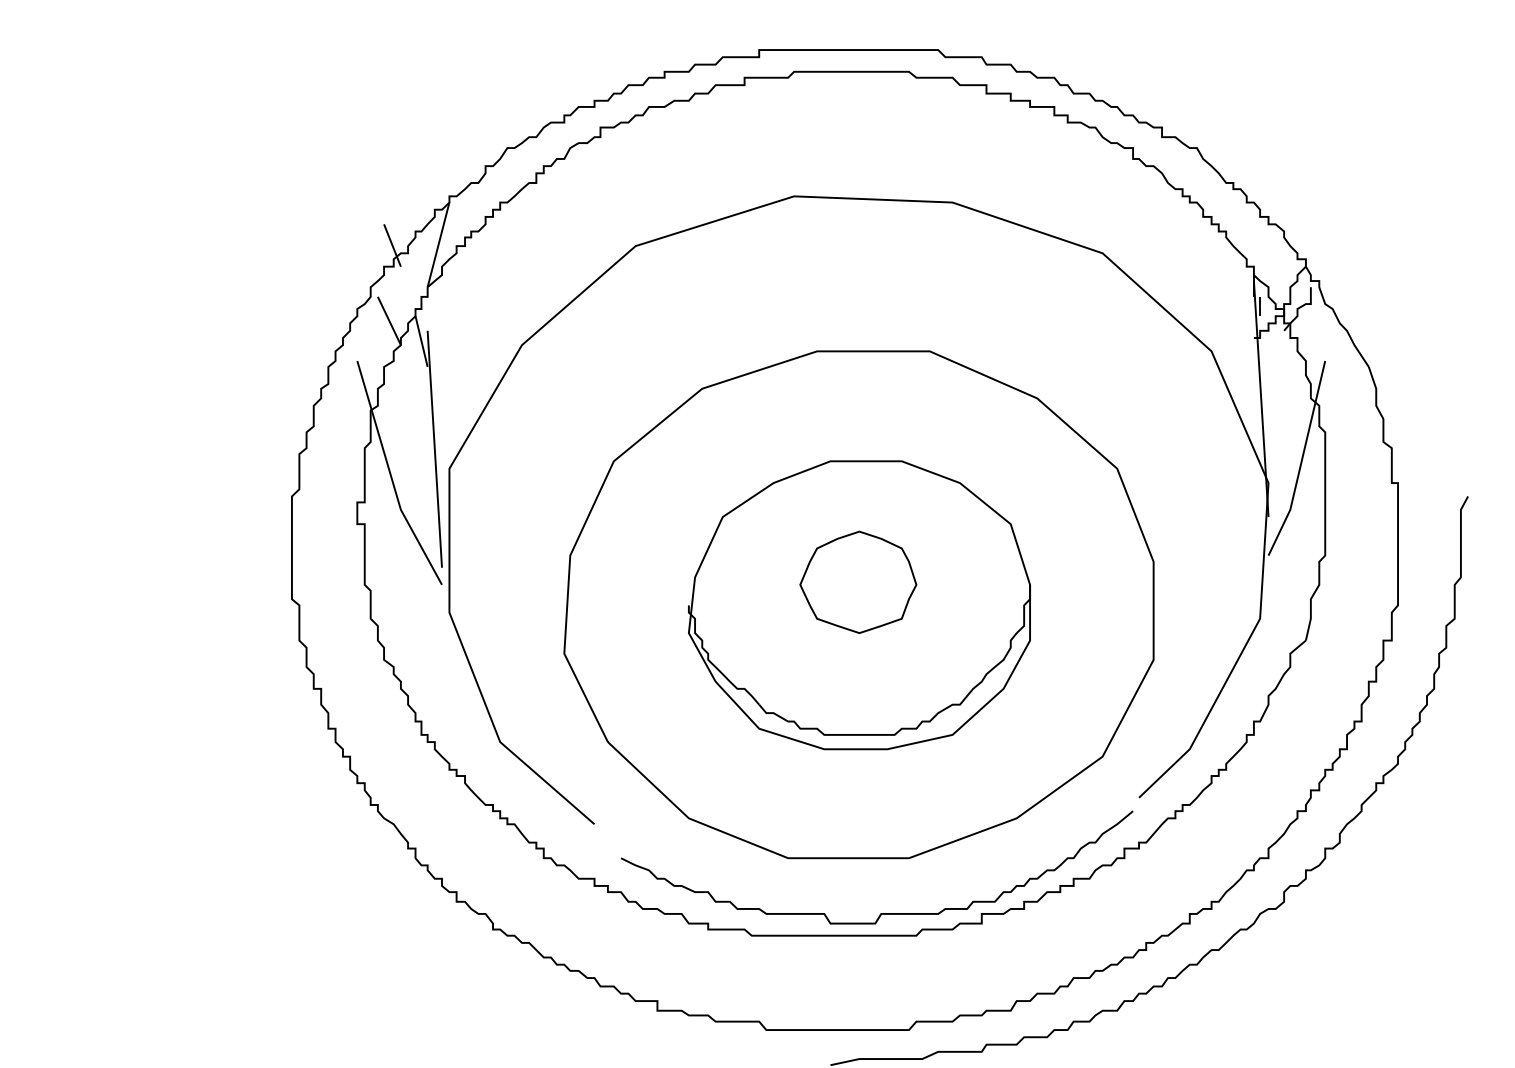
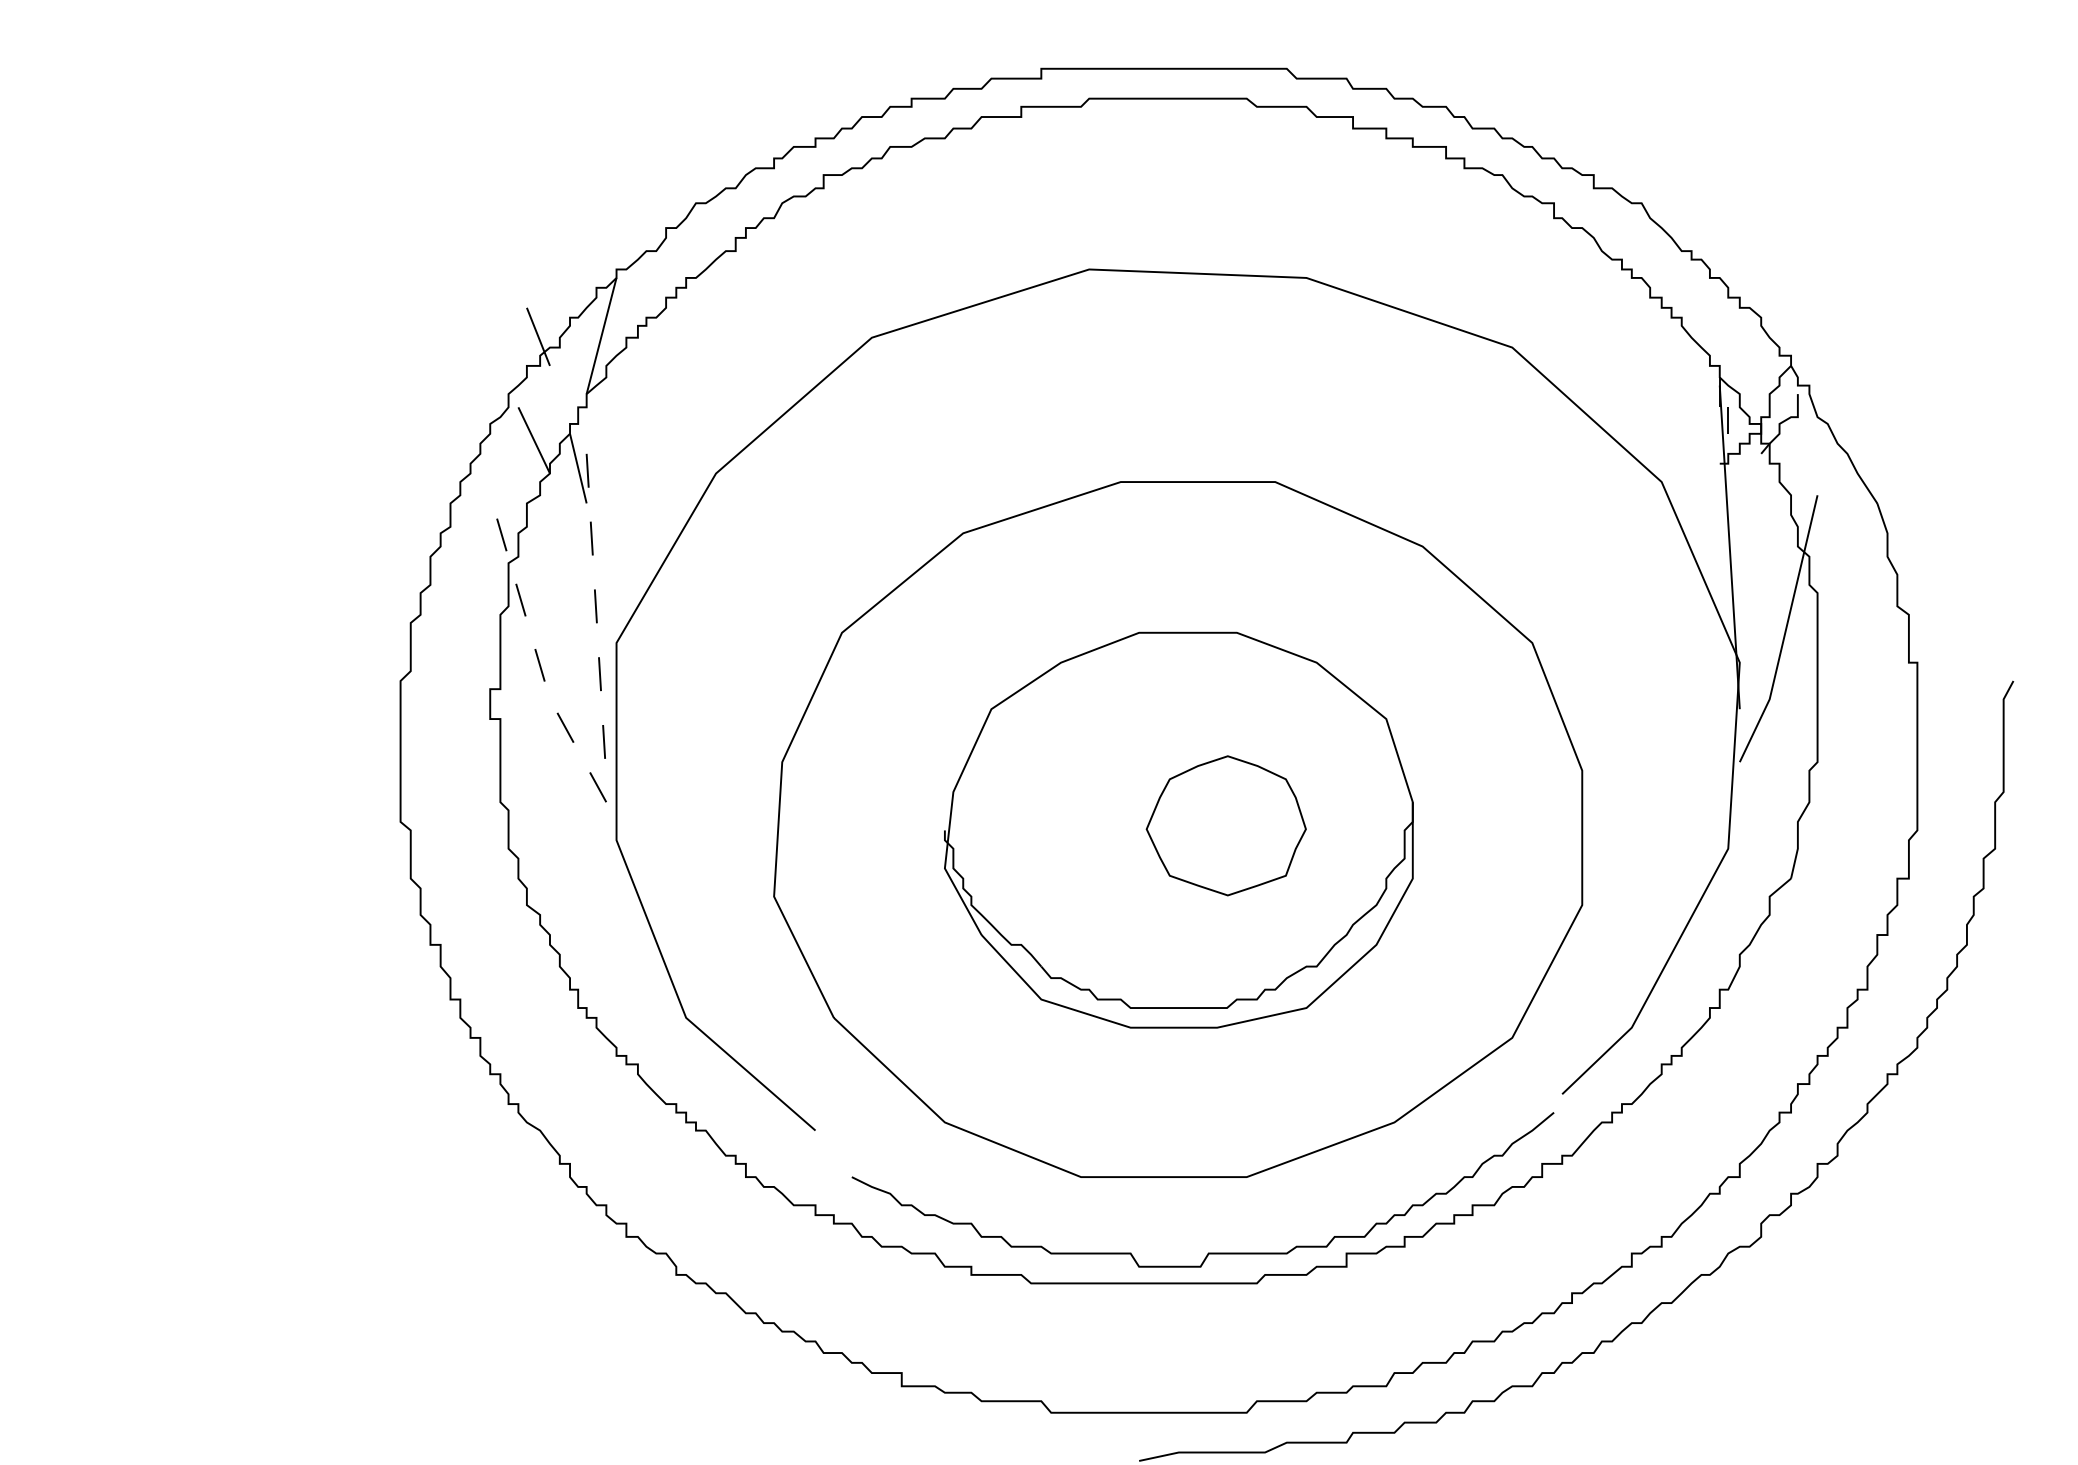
line: (434, 449) -> (596, 616), solid -> dashed
line: (391, 477) -> (536, 654), solid -> dashed
part: (857, 582) -> (1225, 825), moved

